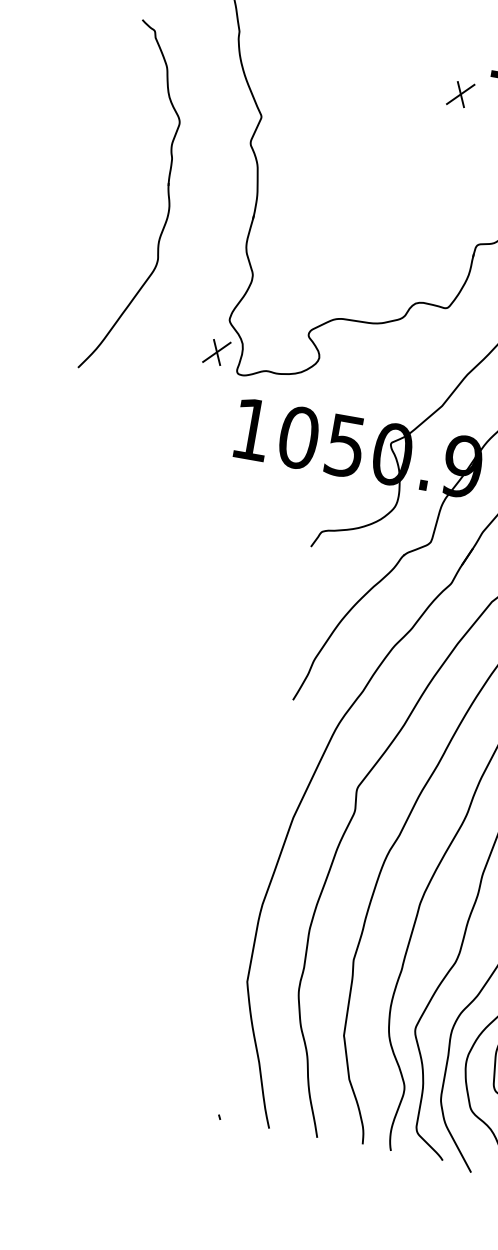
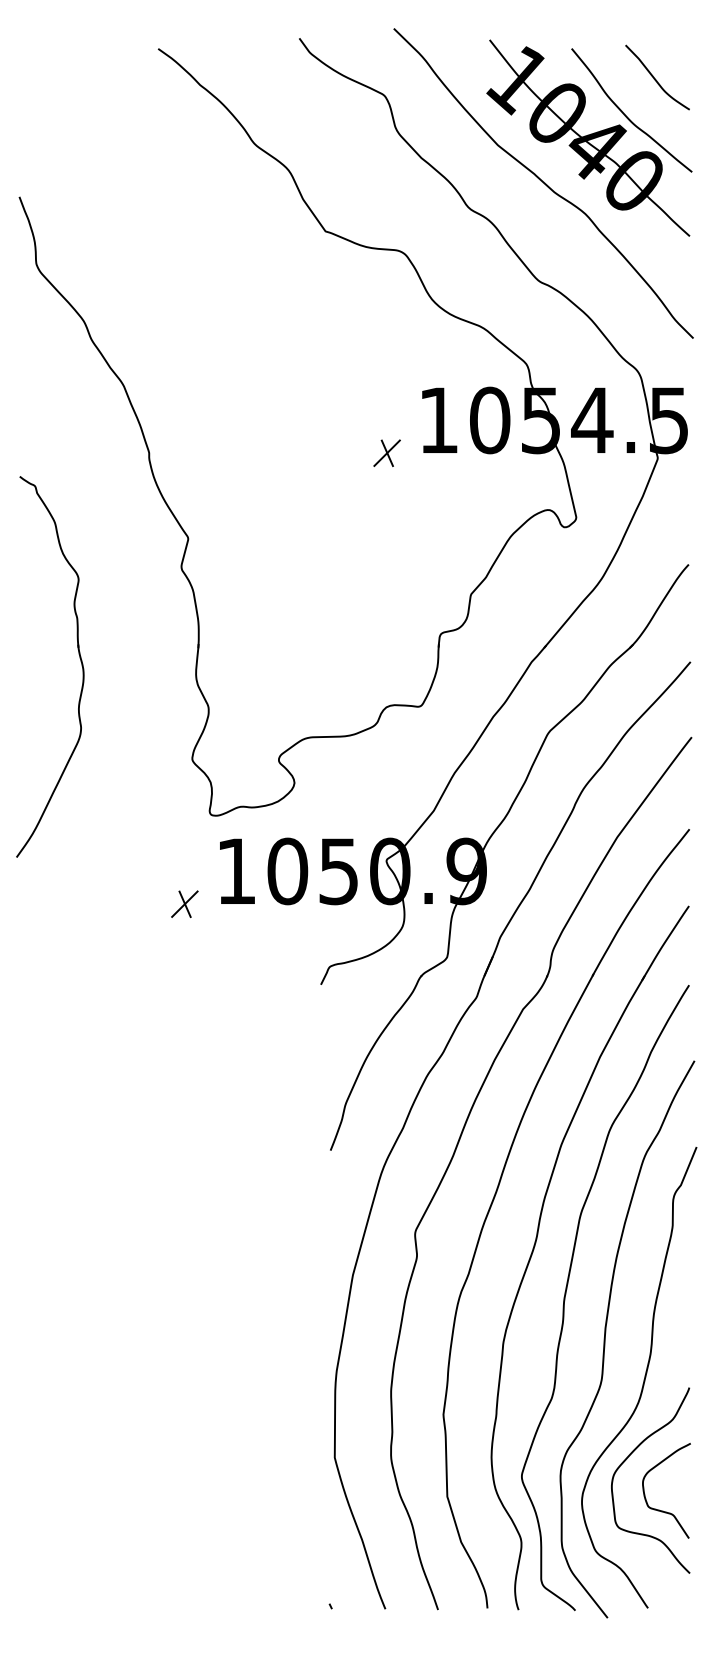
part: (460, 93) -> (386, 452), moved
part: (167, 195) -> (79, 658), moved
part: (216, 351) -> (184, 903), moved

